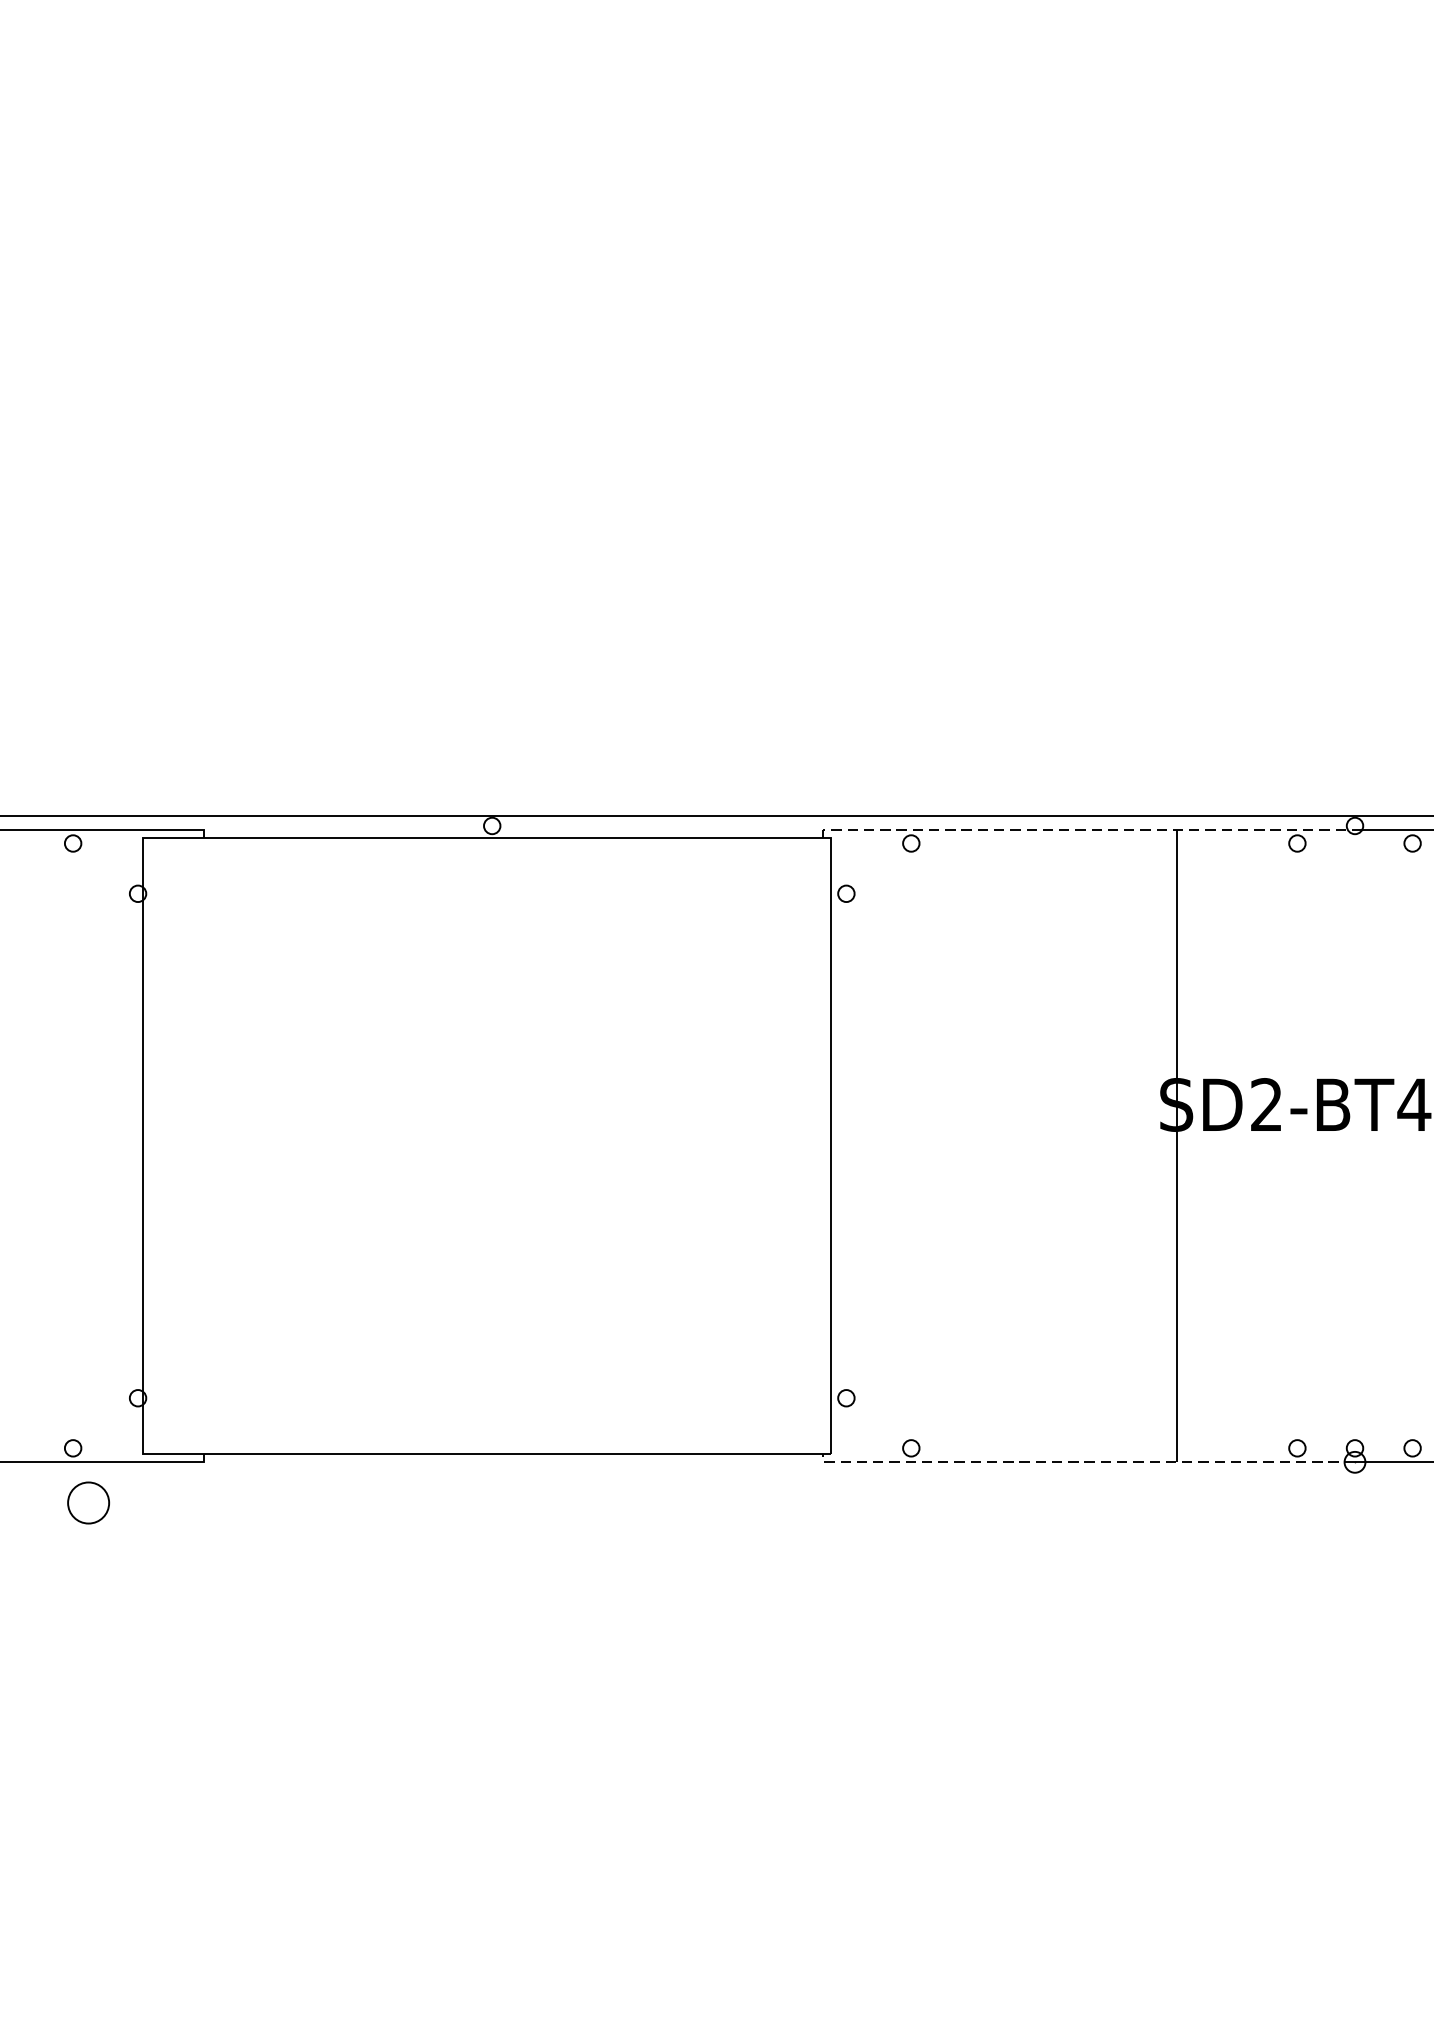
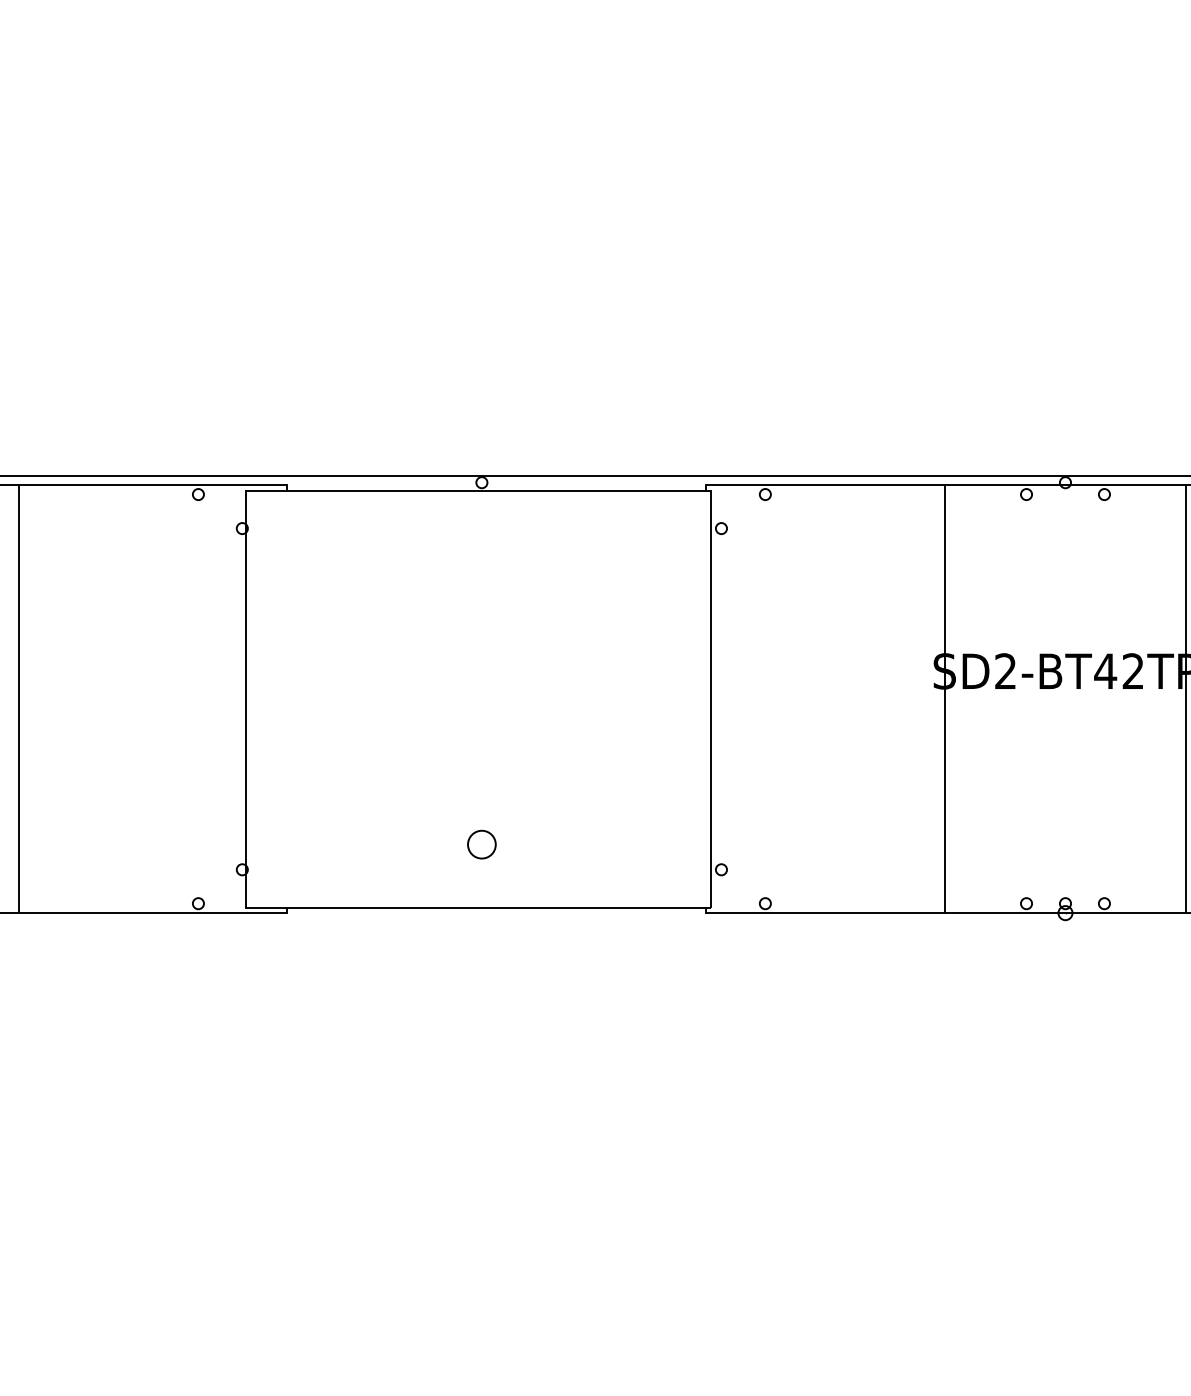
line: (1084, 830) -> (882, 485), dashed -> solid
line: (1082, 1462) -> (881, 913), dashed -> solid
circle: (88, 1502) -> (481, 844), moved

